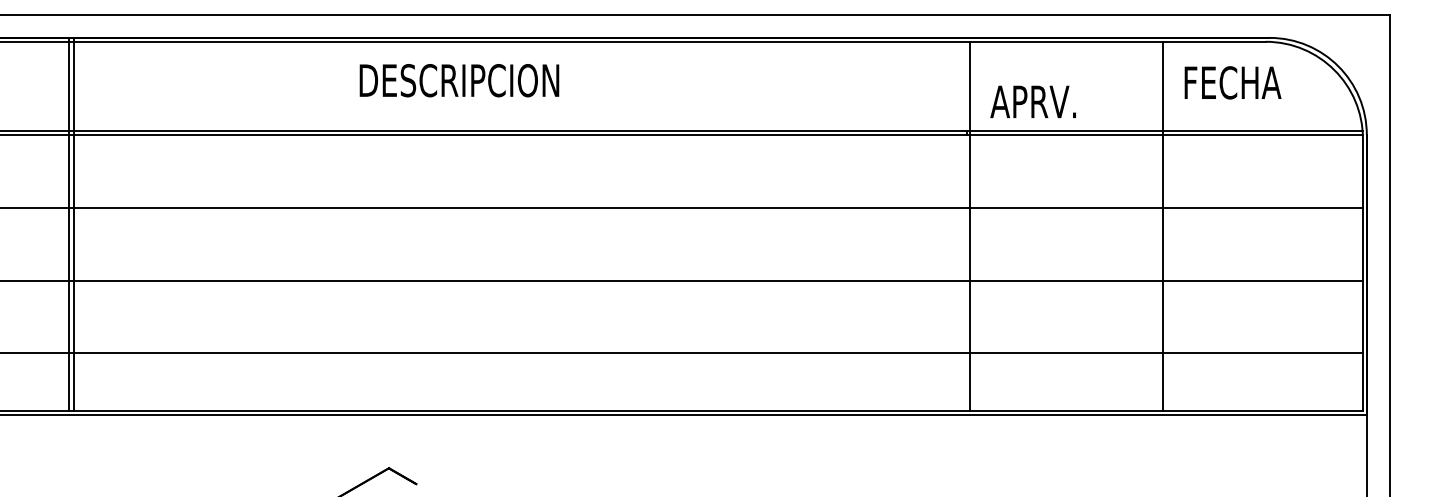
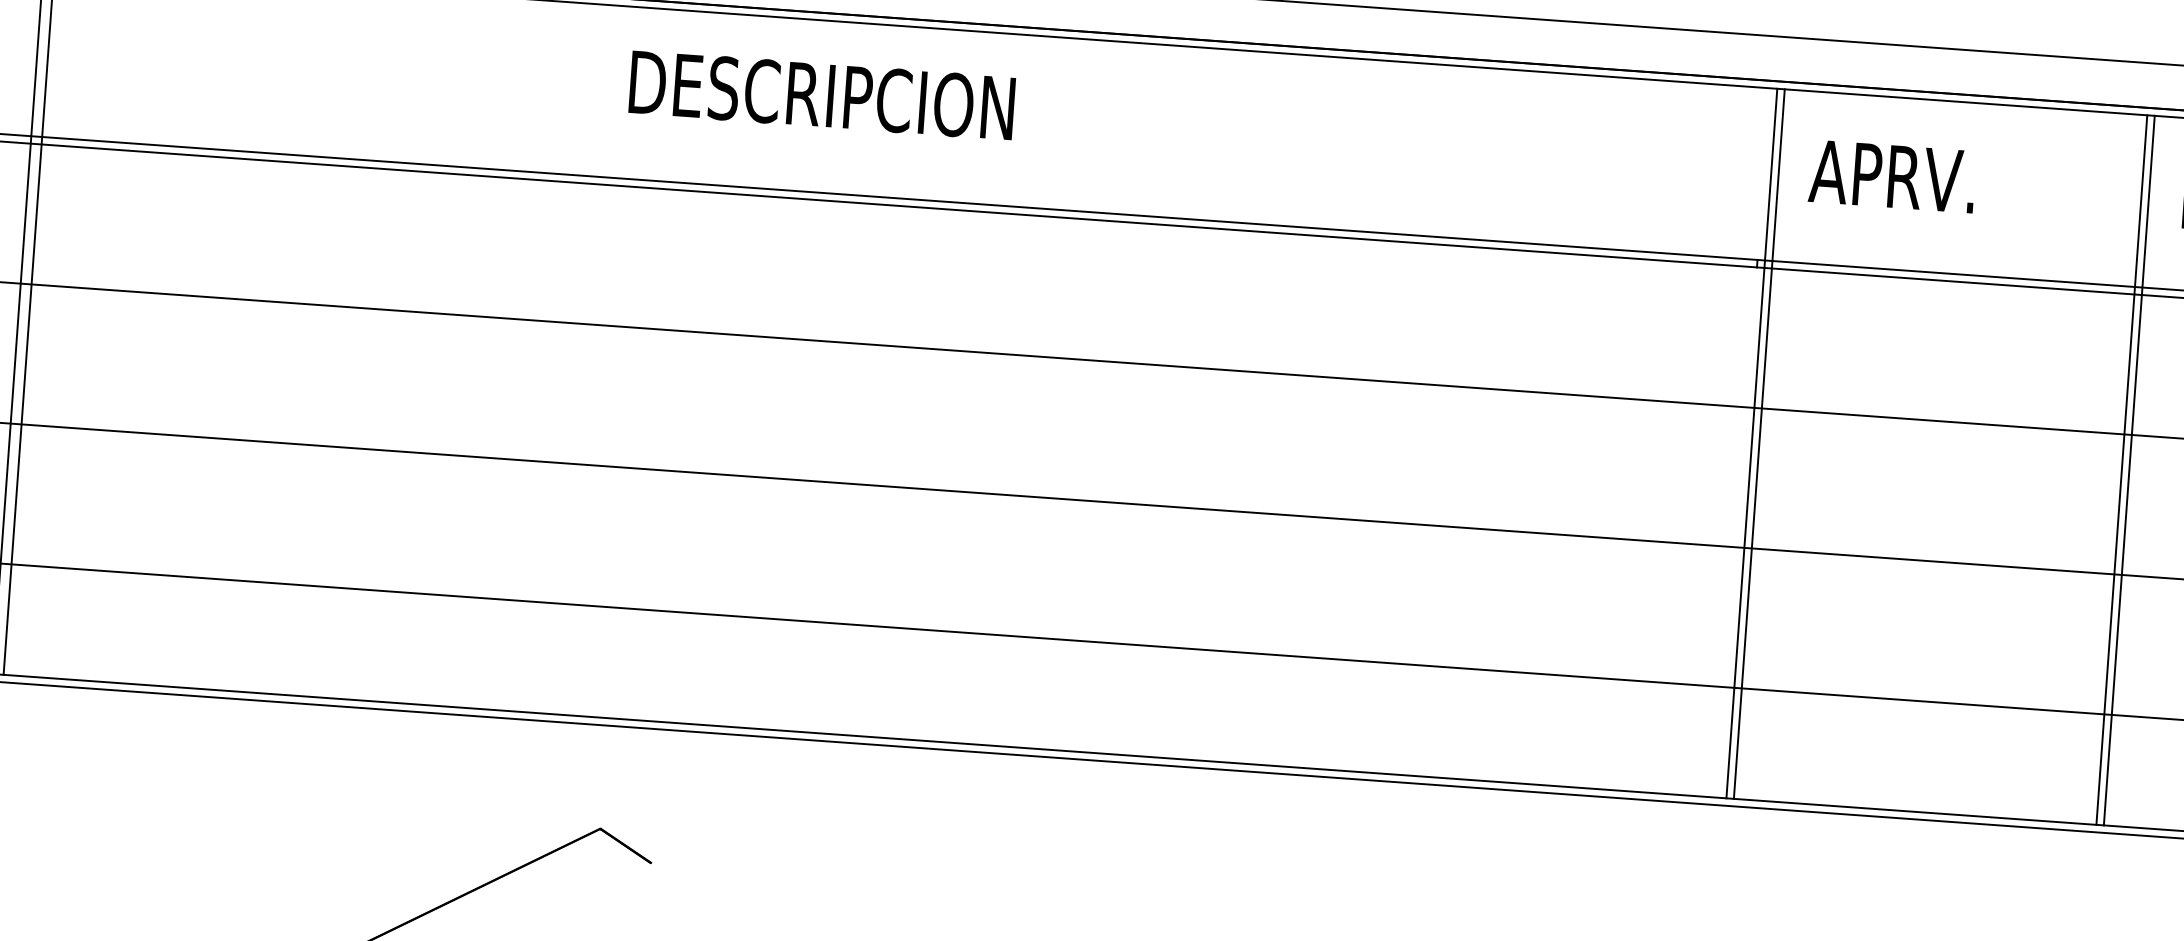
text: (459, 80) -> (822, 95), moved
text: (1032, 101) -> (1891, 175), moved
line: (974, 225) -> (1759, 442), added
line: (1166, 225) -> (2129, 469), added

